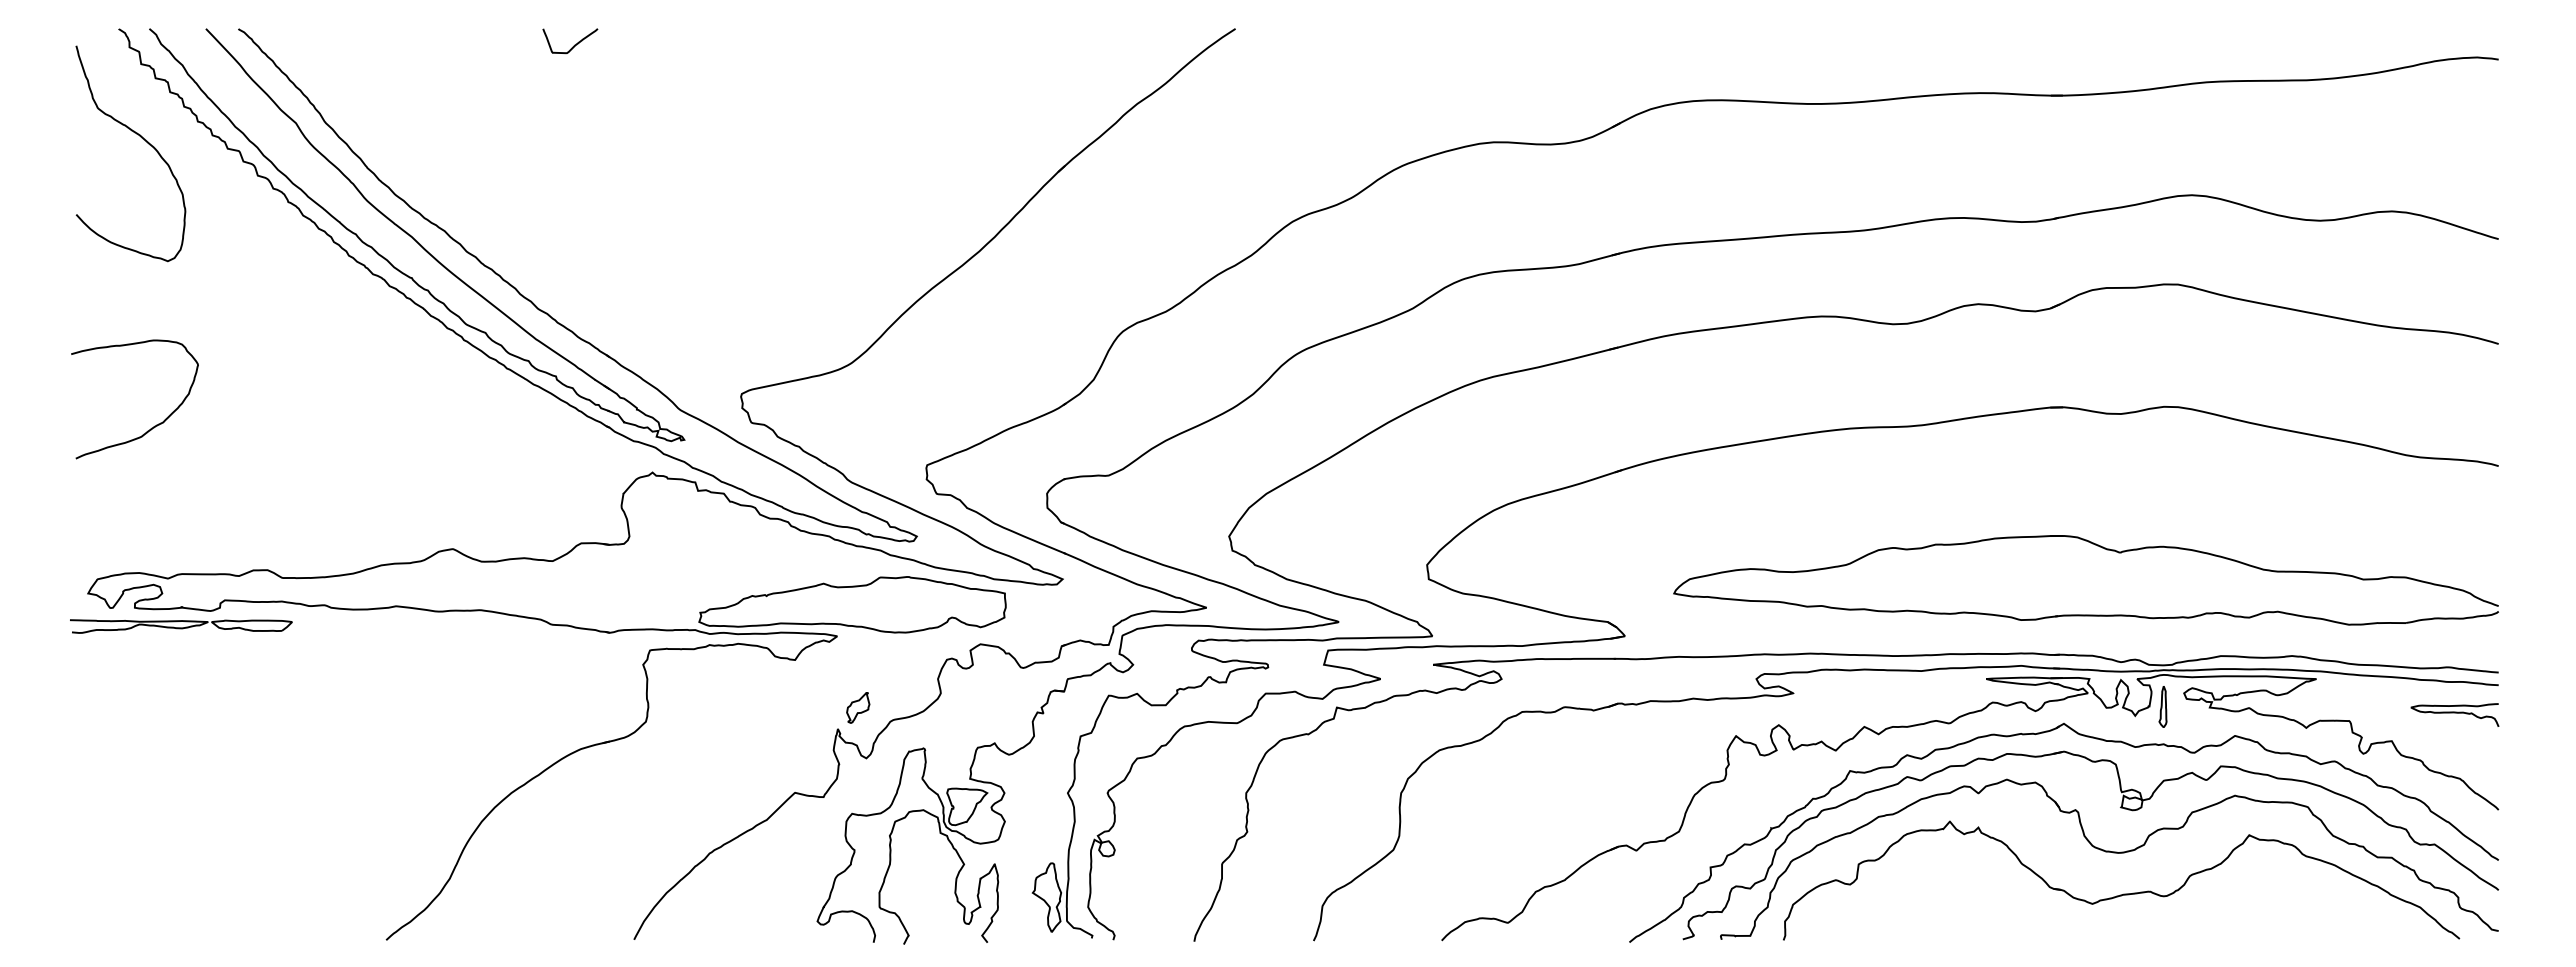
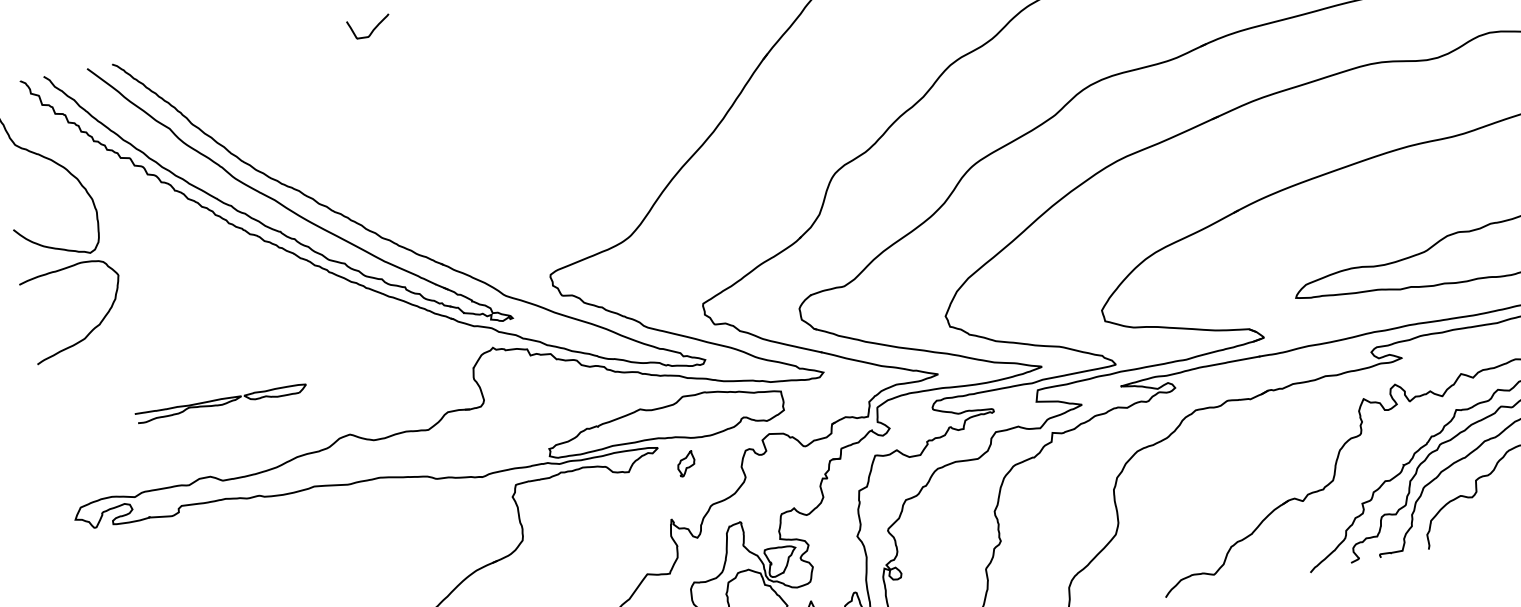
curve: (151, 427) -> (91, 330), moved
part: (181, 626) -> (221, 403), moved
part: (858, 707) -> (686, 463), moved

